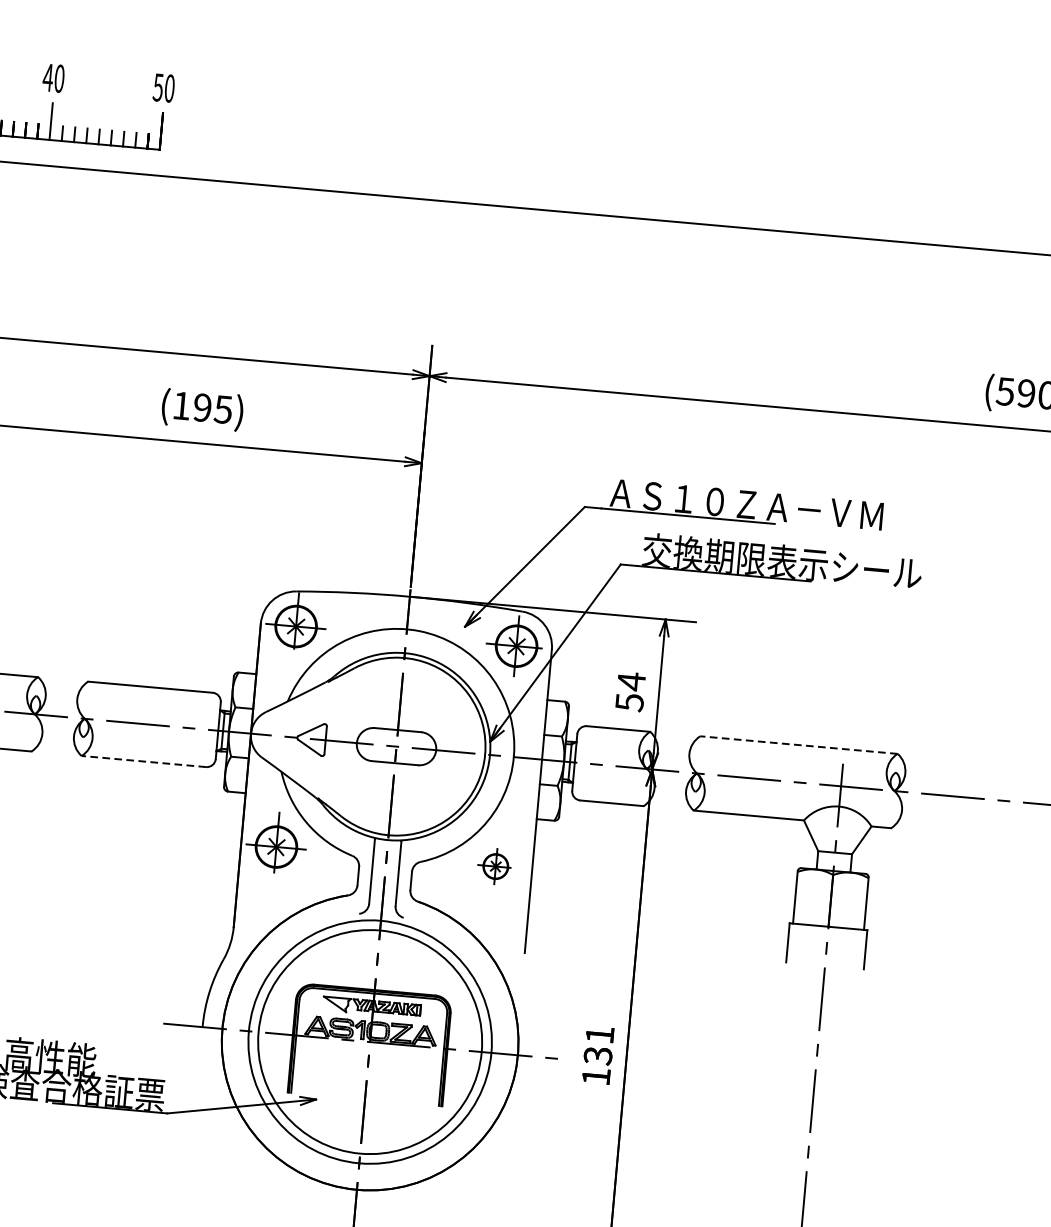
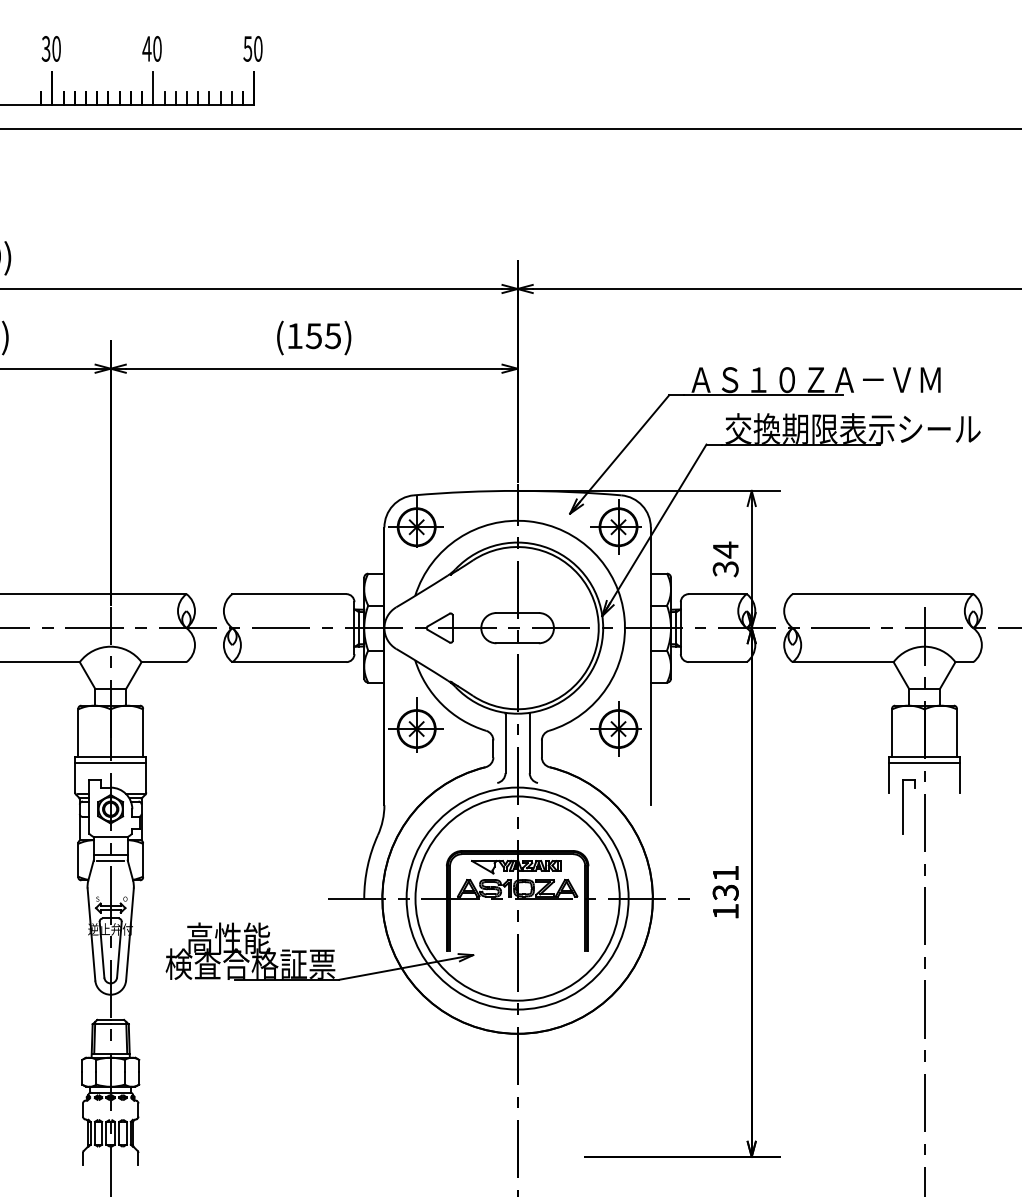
text: (201, 408) -> (313, 336), (195) -> (155)
text: (629, 701) -> (725, 568), 54 -> 34
line: (798, 745) -> (882, 594), dashed -> solid
line: (143, 761) -> (289, 662), dashed -> solid
part: (493, 865) -> (615, 728), size x1.67
line: (827, 933) -> (924, 762), added
part: (806, 979) -> (908, 806), added

